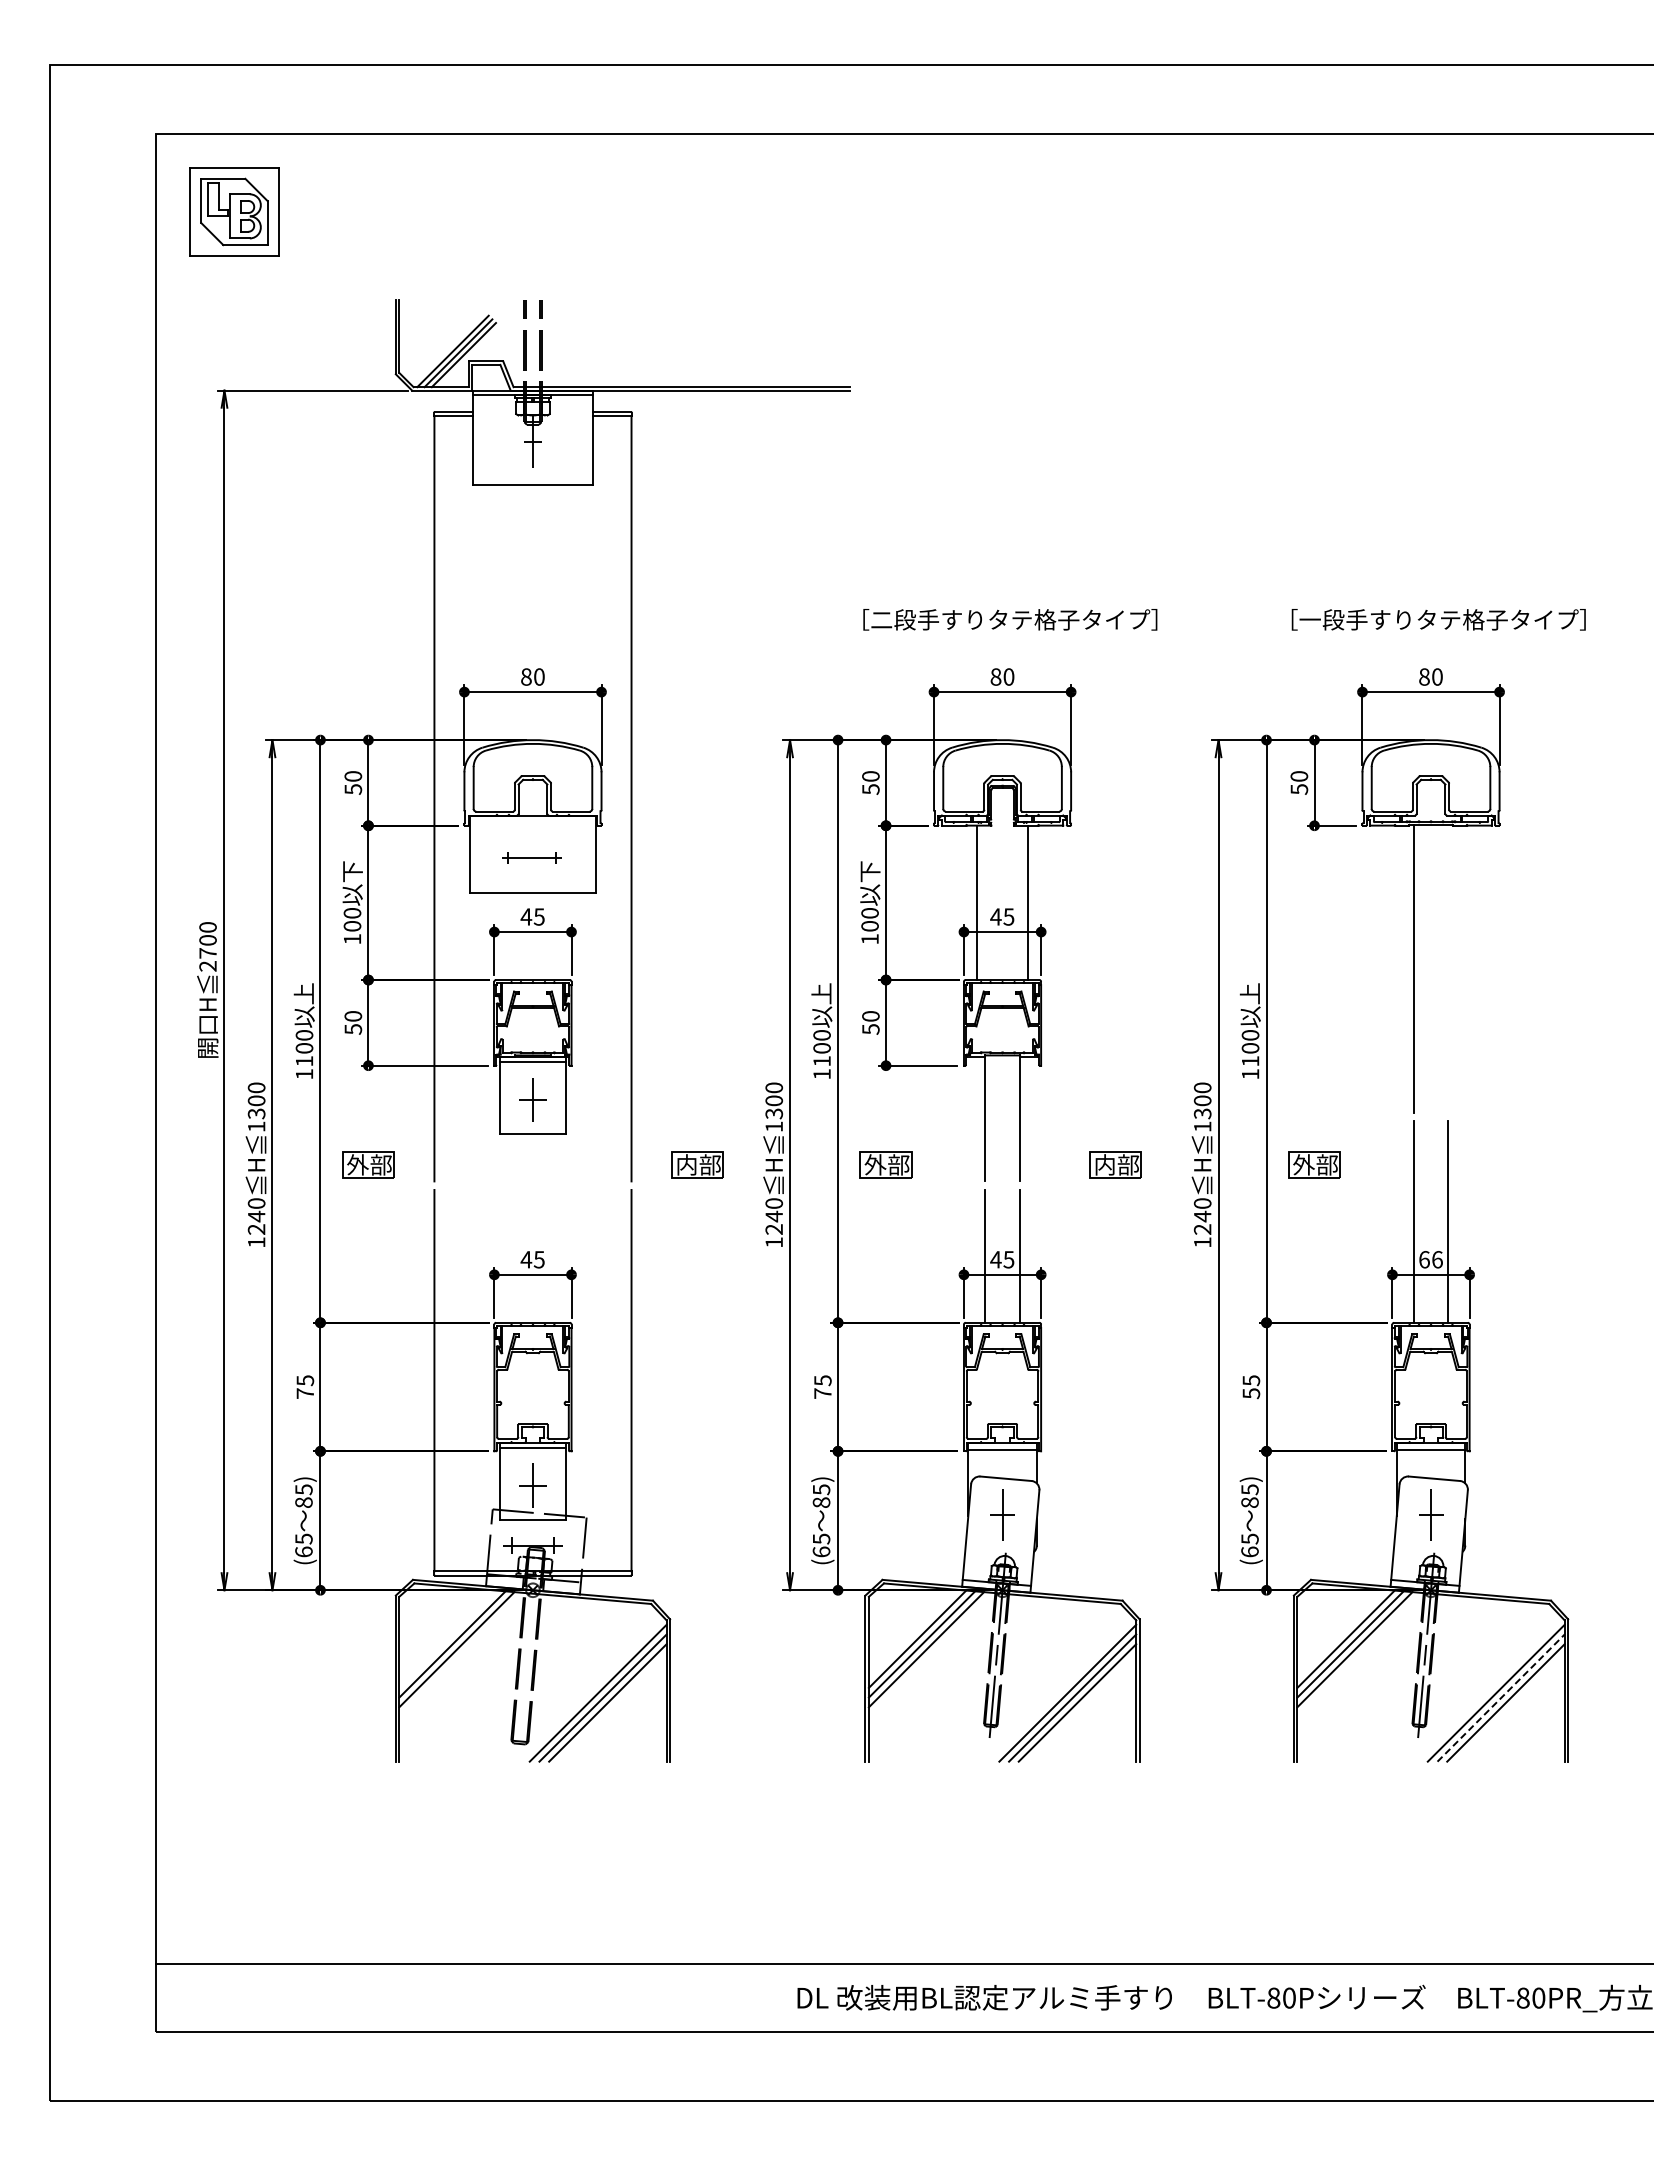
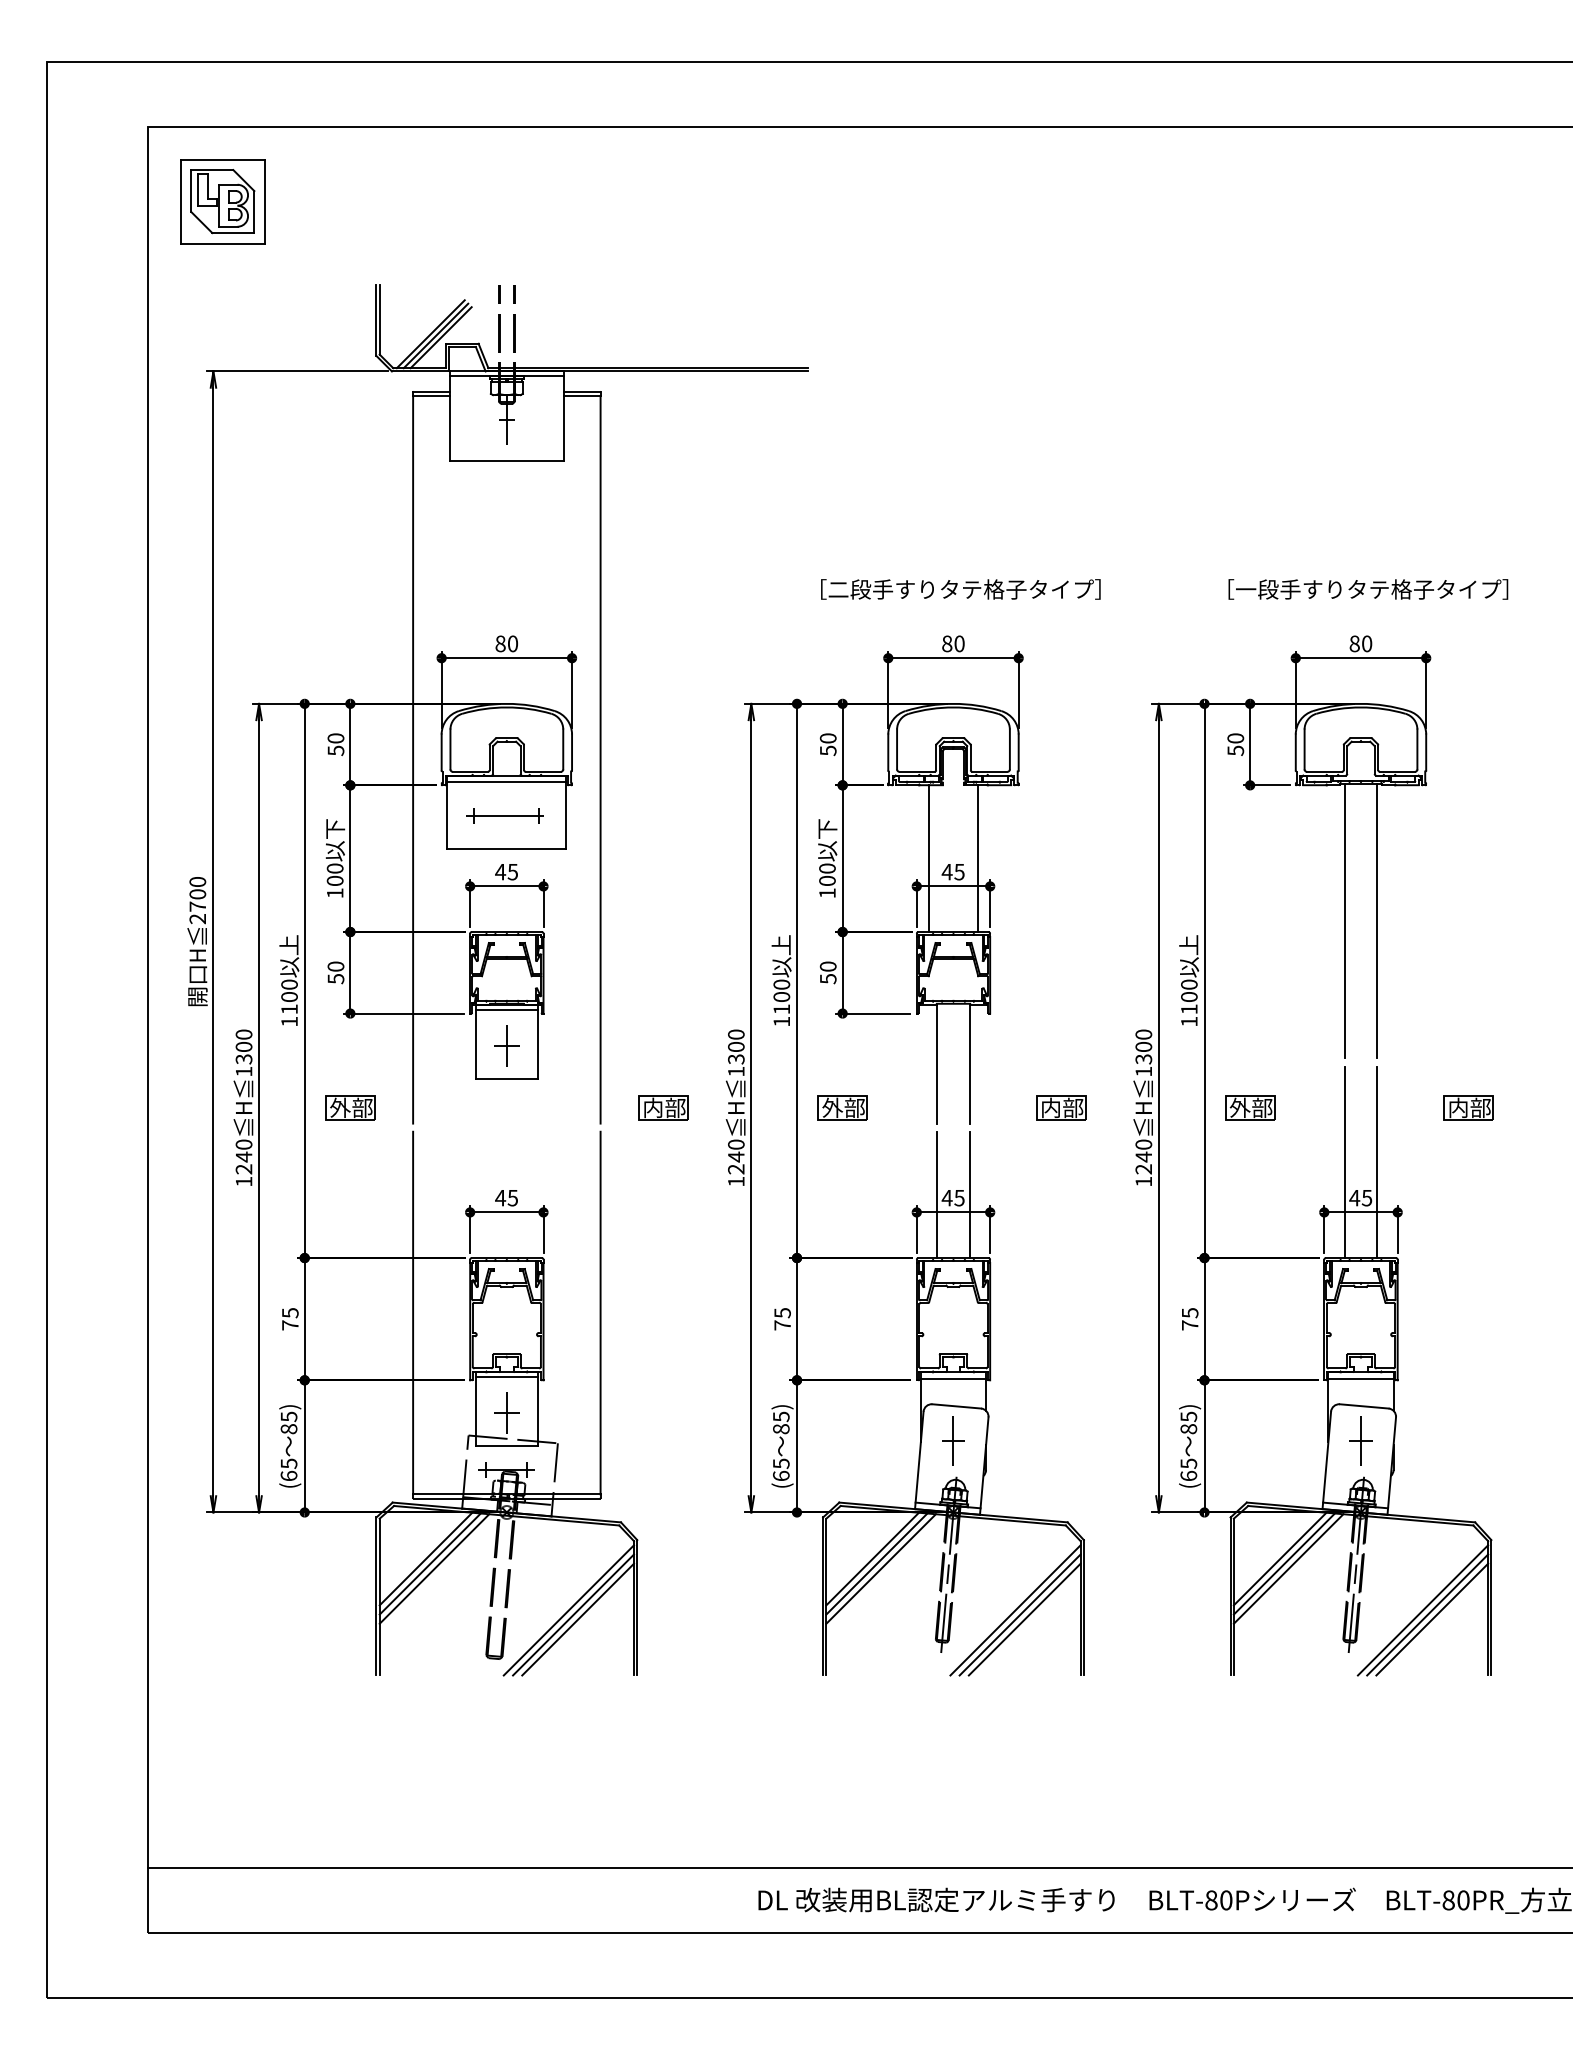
line: (532, 822) -> (506, 782), added
part: (530, 858) -> (504, 816), size x1.43
line: (1448, 968) -> (1377, 921), added
part: (1543, 1164) -> (1467, 1107), added
text: (1430, 1259) -> (1360, 1197), 66 -> 45
text: (1251, 1393) -> (1190, 1325), 55 -> 75
line: (447, 1638) -> (425, 1558), added
line: (1501, 1698) -> (1428, 1615), dashed -> solid

